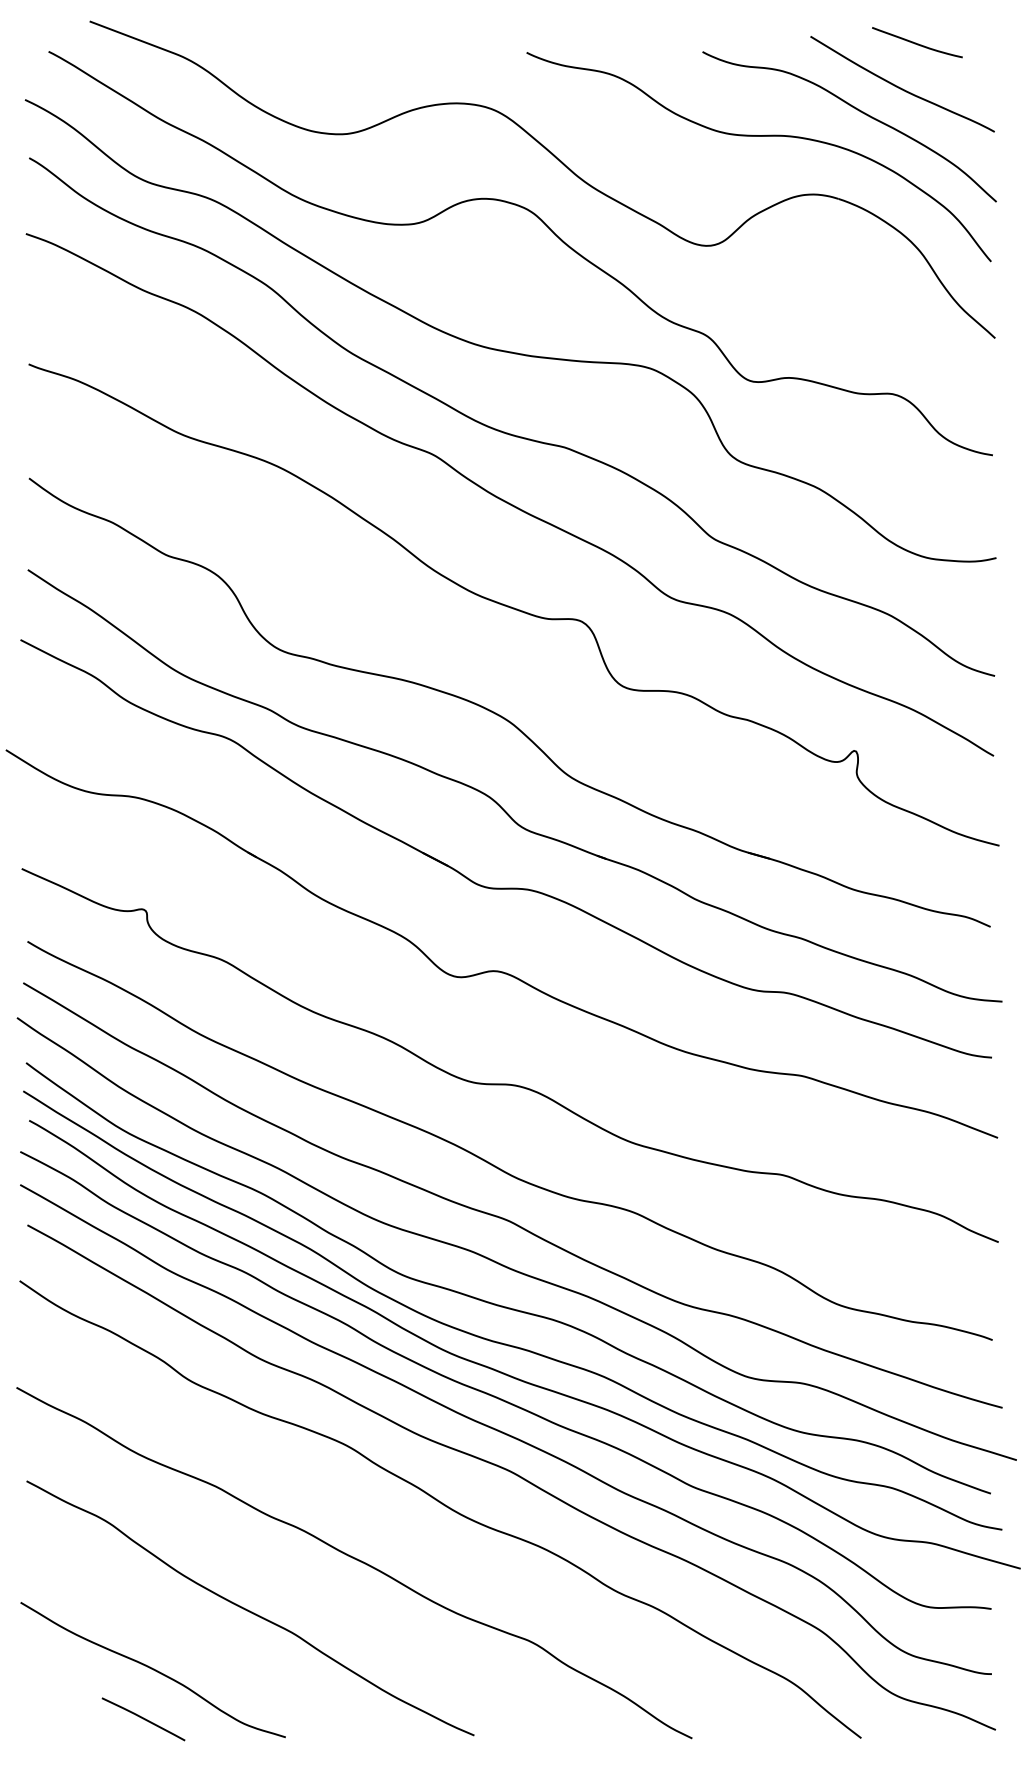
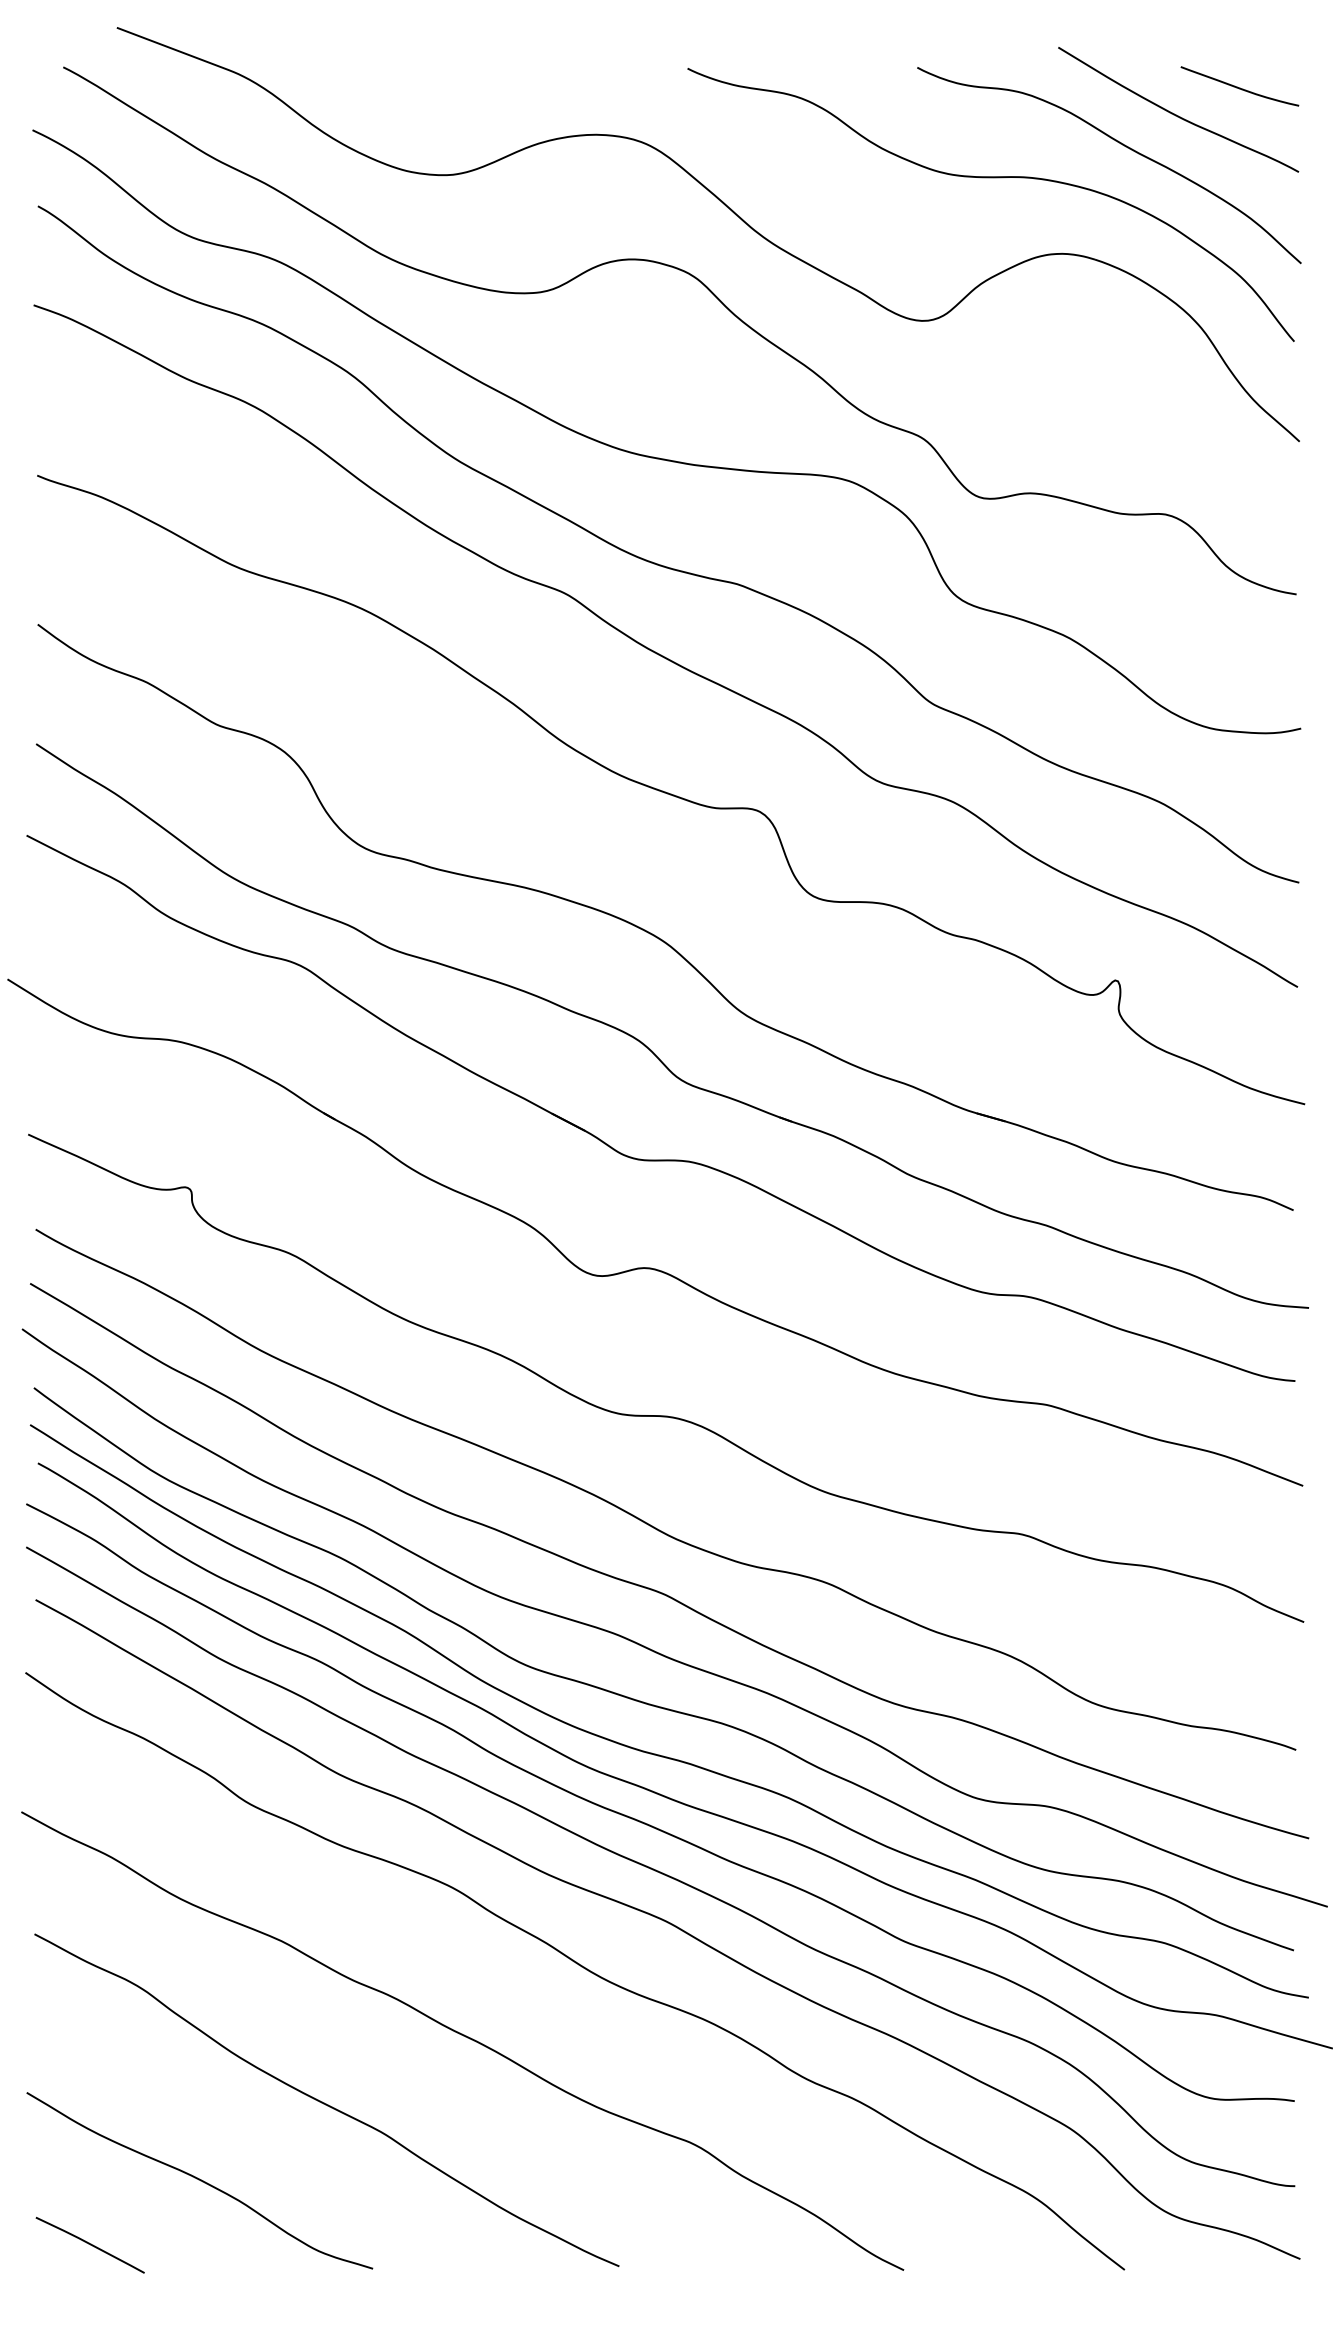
curve: (917, 43) -> (1239, 87), moved
line: (142, 1718) -> (89, 2244), moved

